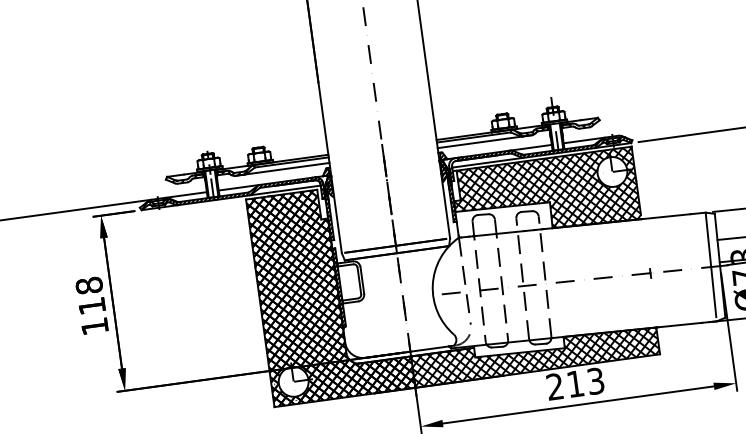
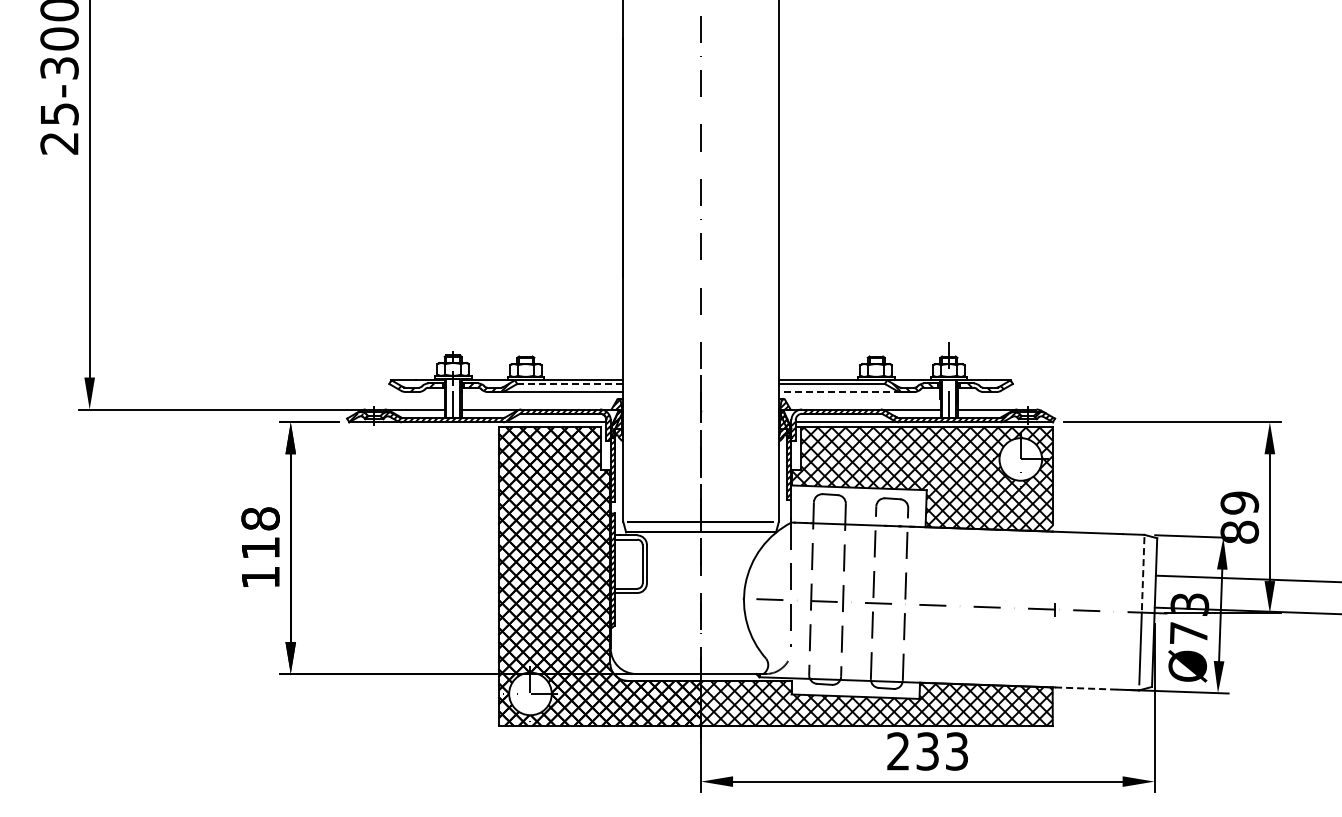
line: (479, 142) -> (839, 392), solid -> dashed
line: (291, 162) -> (569, 384), solid -> dashed
line: (708, 240) -> (1143, 574), solid -> dashed
line: (679, 325) -> (1086, 688), solid -> dashed
text: (575, 384) -> (927, 751), 213 -> 233

